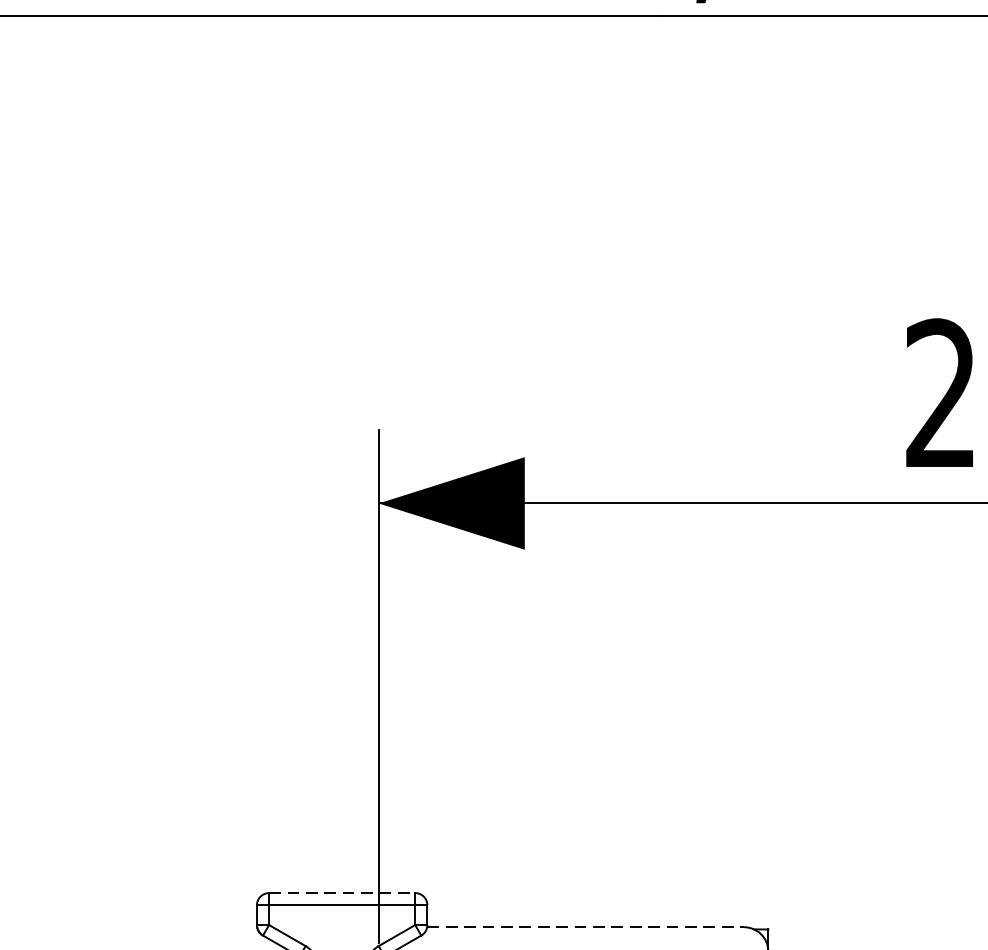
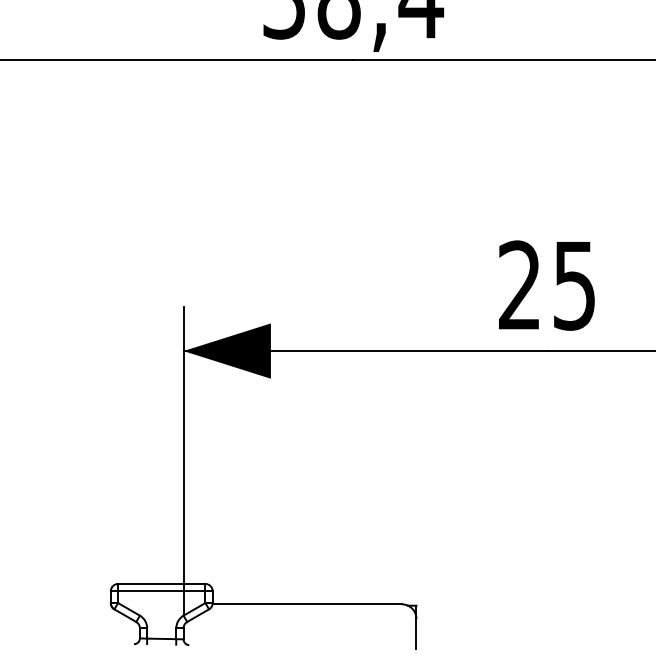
line: (341, 892) -> (161, 583), dashed -> solid
line: (585, 927) -> (307, 604), dashed -> solid

